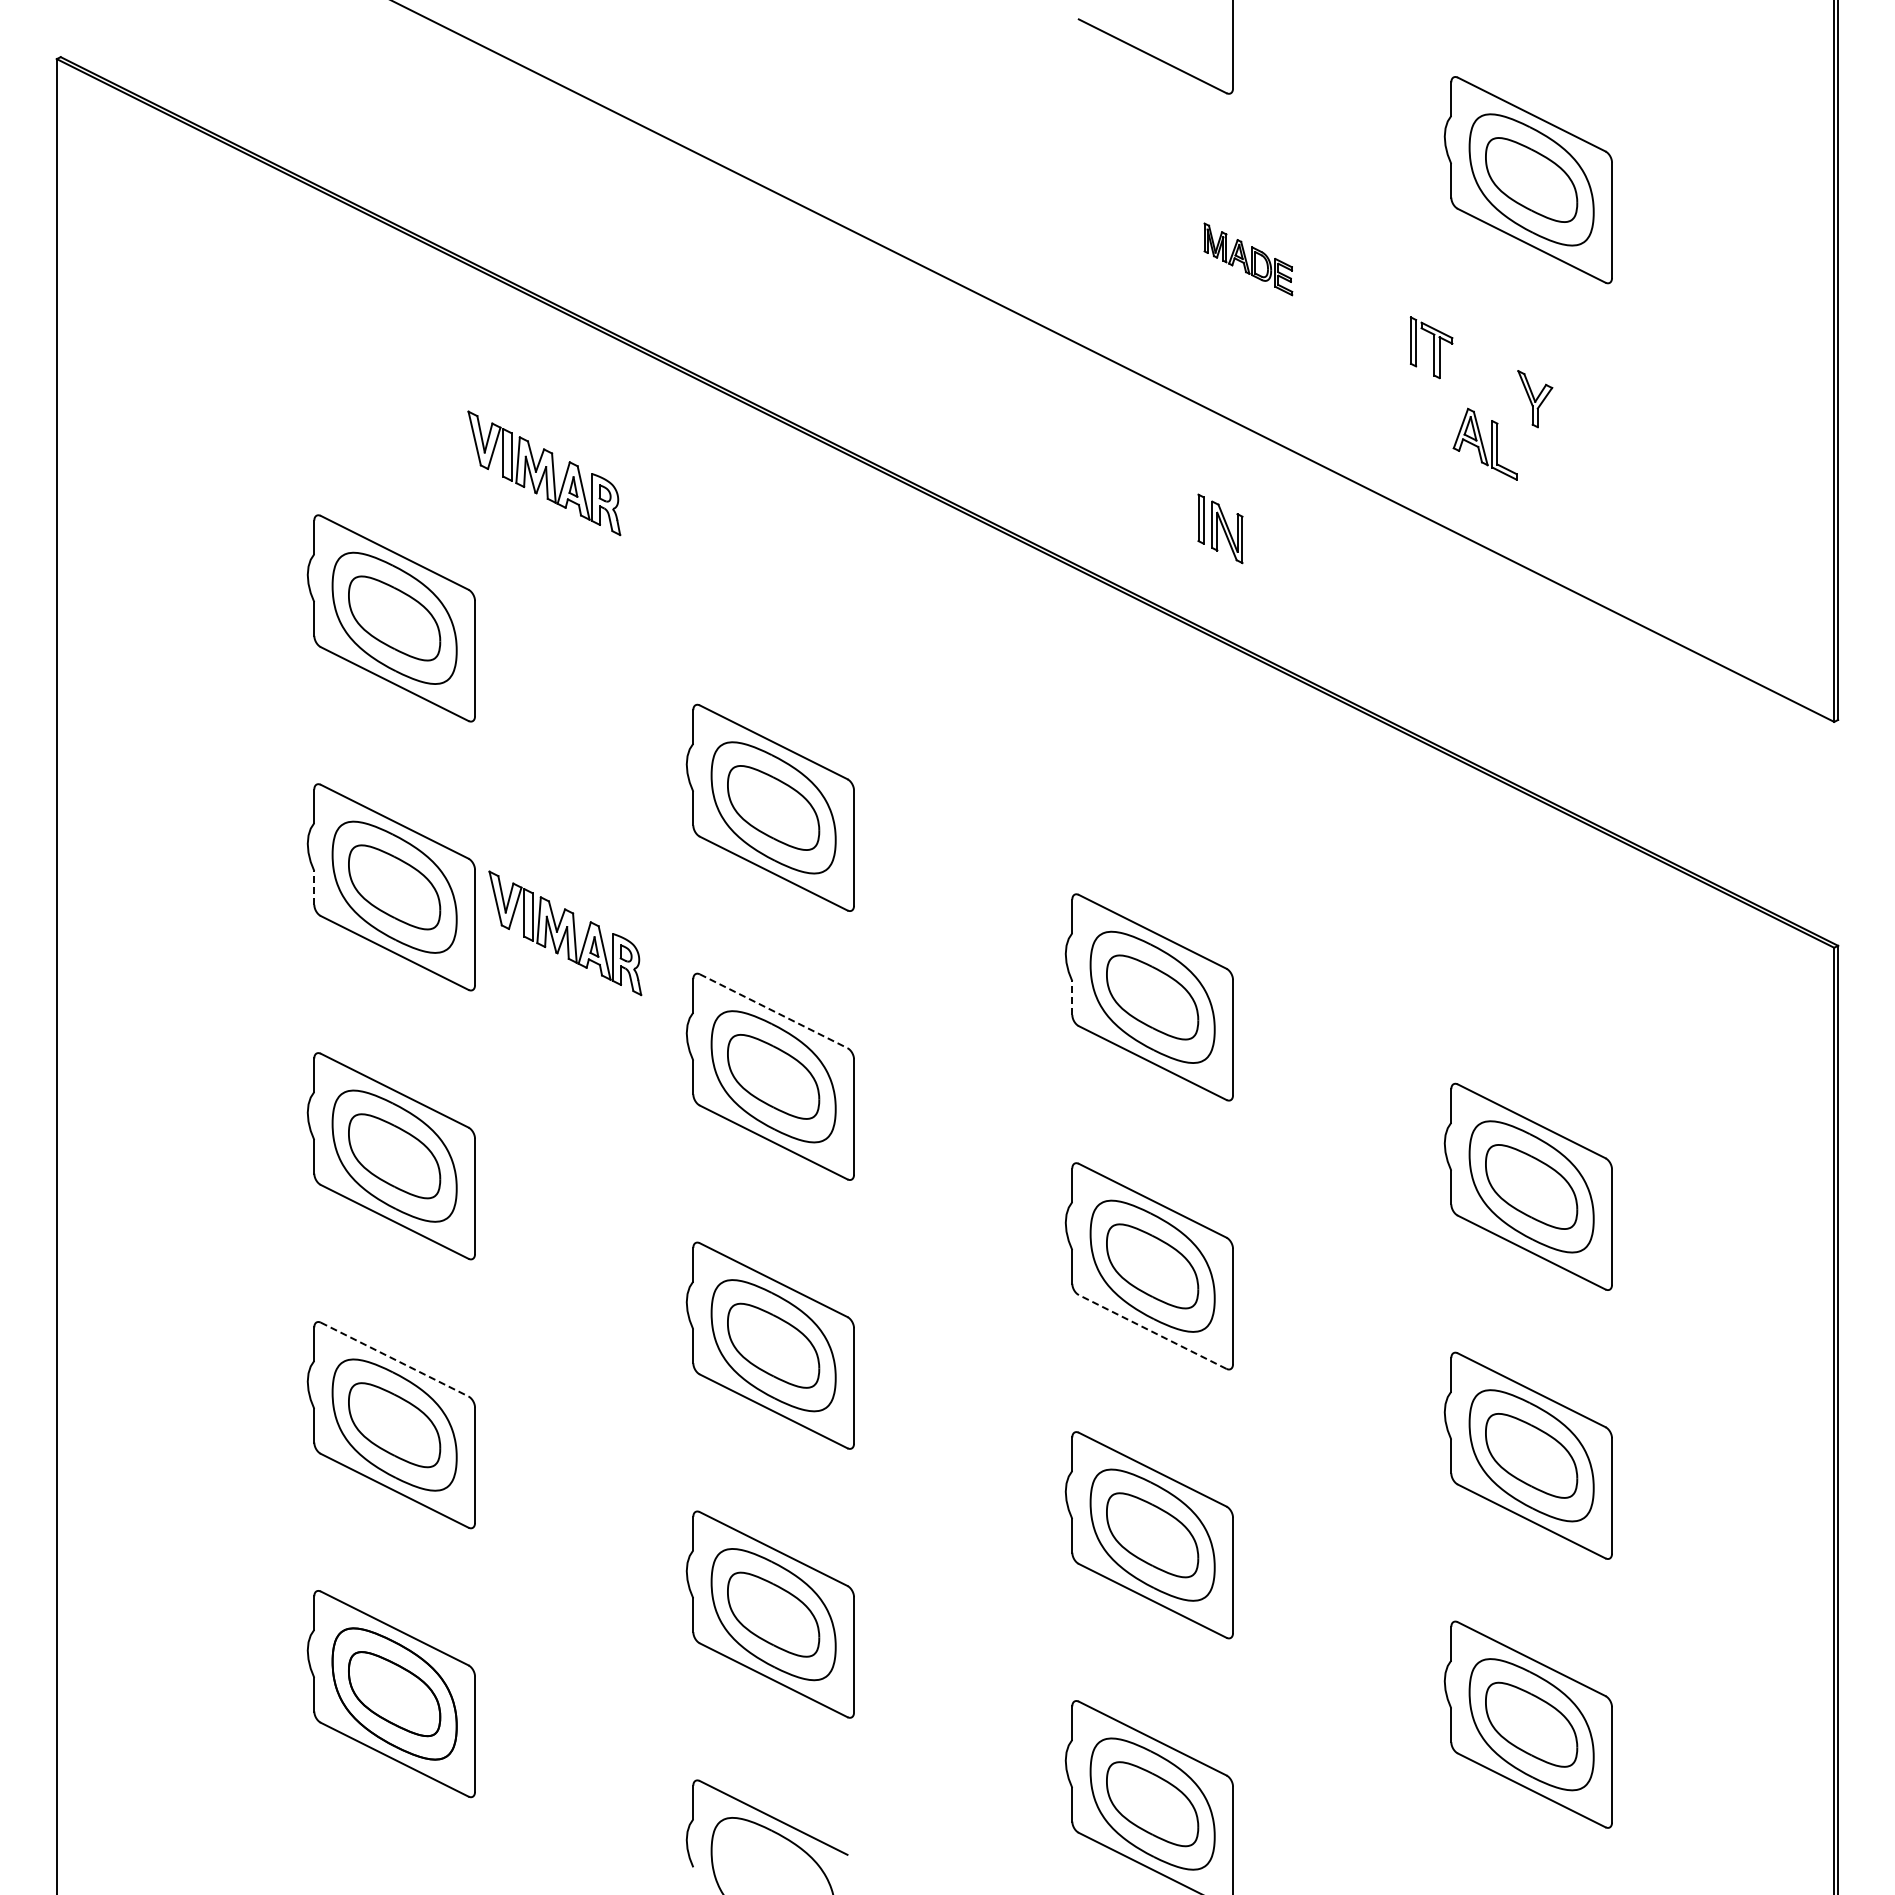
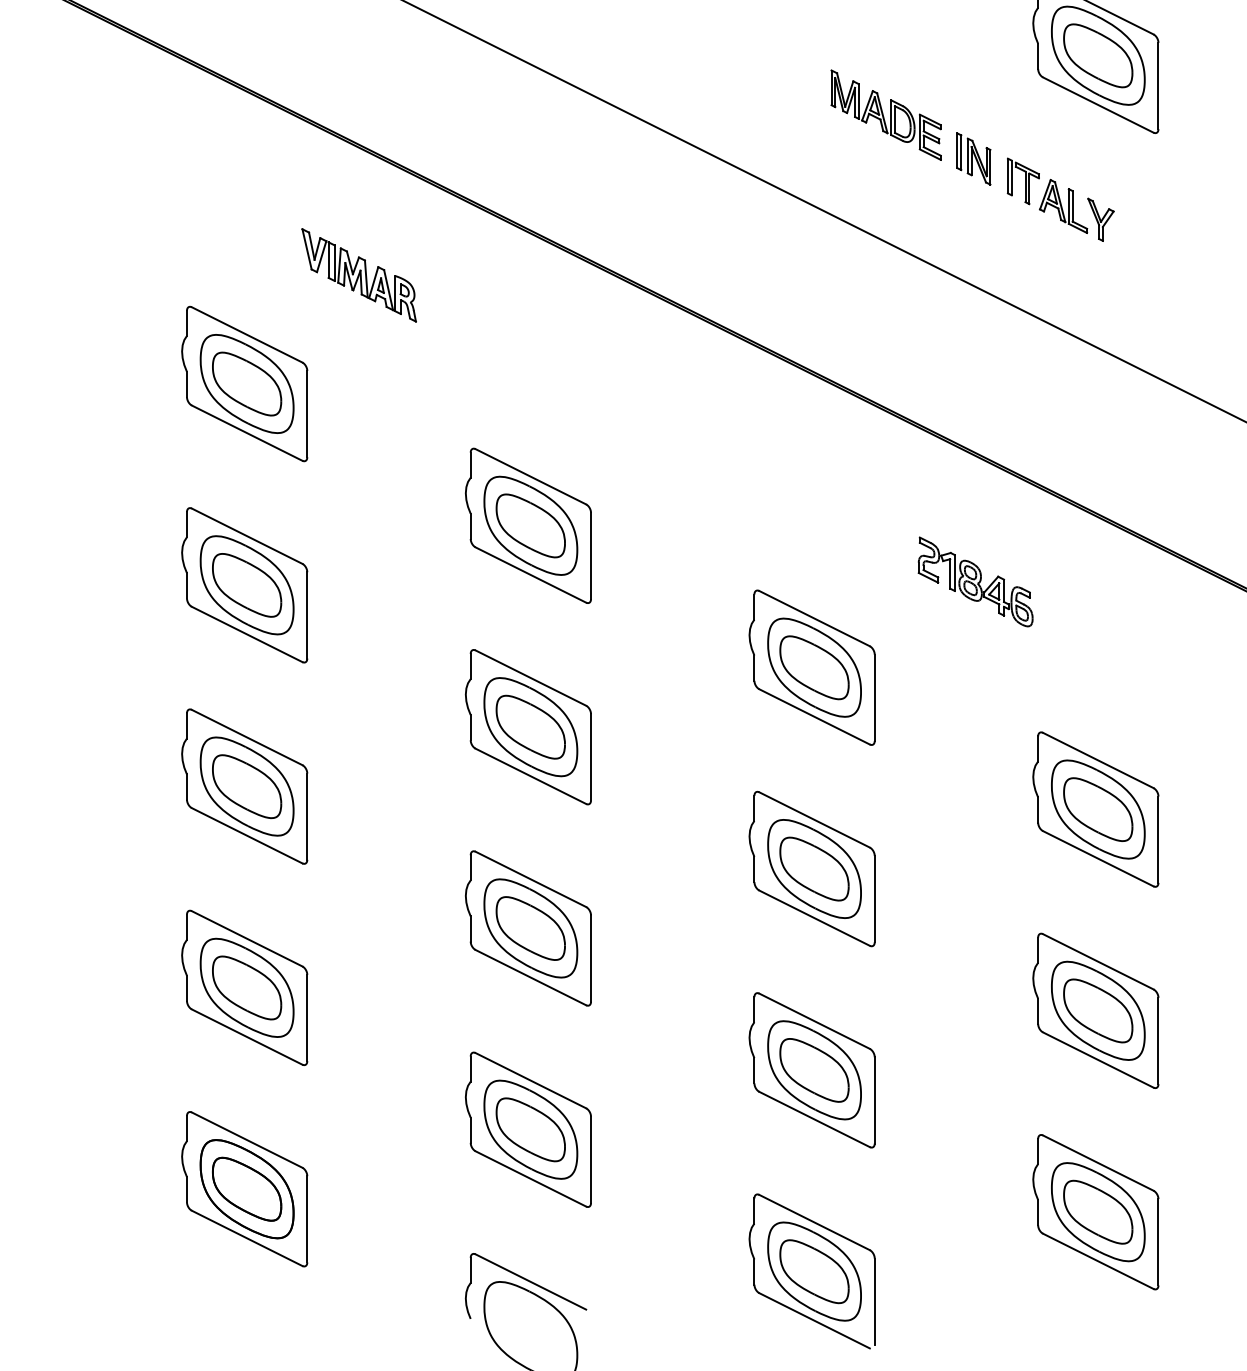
part: (1248, 259) -> (886, 115), size x1.67
part: (1484, 443) -> (1062, 205), moved
part: (1220, 528) -> (973, 158), moved
part: (1367, 882) -> (975, 581), added
line: (314, 887) -> (187, 585), dashed -> solid
part: (565, 933) -> (375, 619), removed
line: (1072, 998) -> (754, 668), dashed -> solid
line: (773, 1011) -> (530, 678), dashed -> solid
line: (1152, 1331) -> (814, 917), dashed -> solid
line: (394, 1359) -> (247, 938), dashed -> solid

